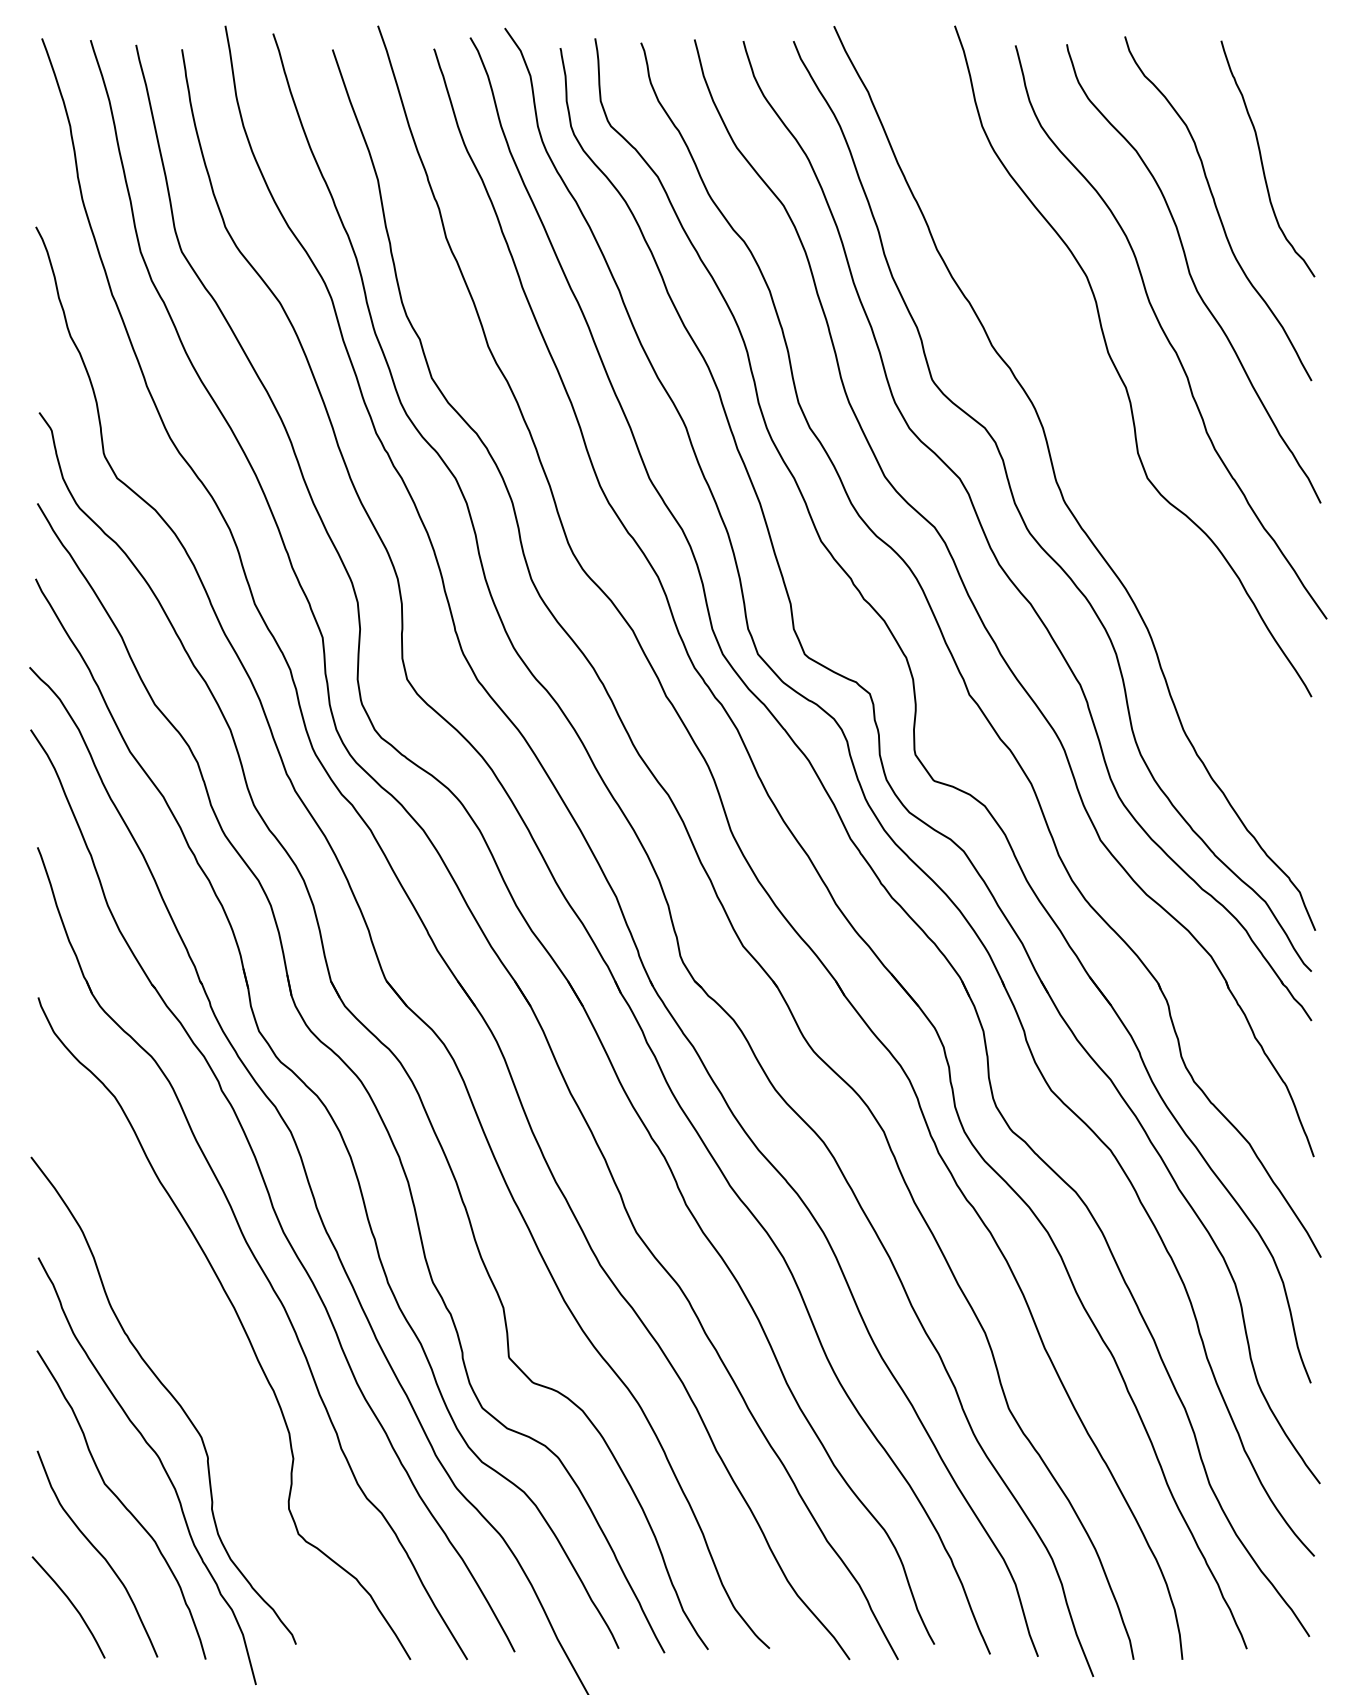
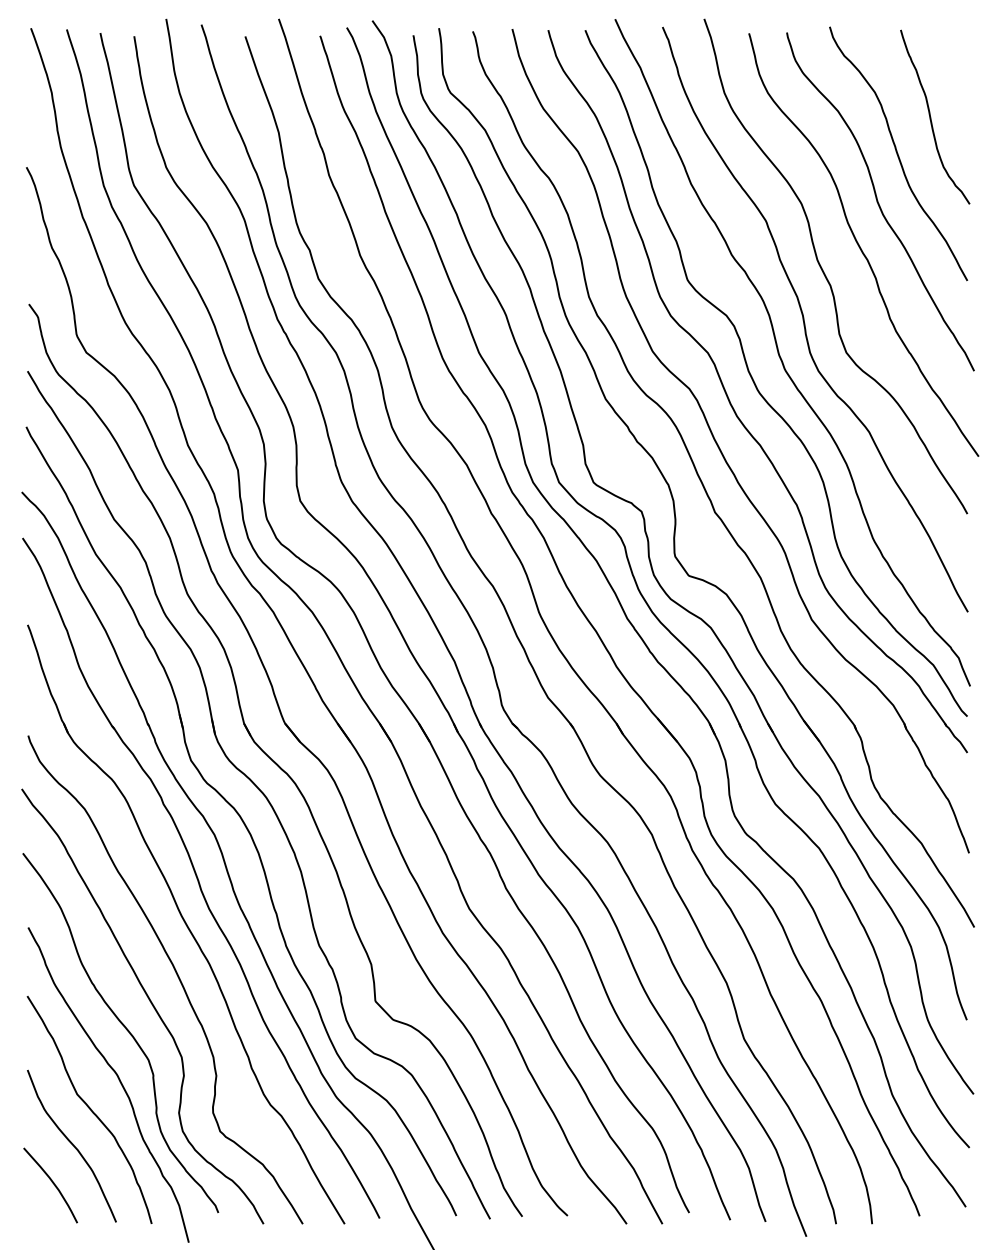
curve: (1091, 437) -> (805, 322), added
curve: (203, 1358) -> (150, 1001), added

